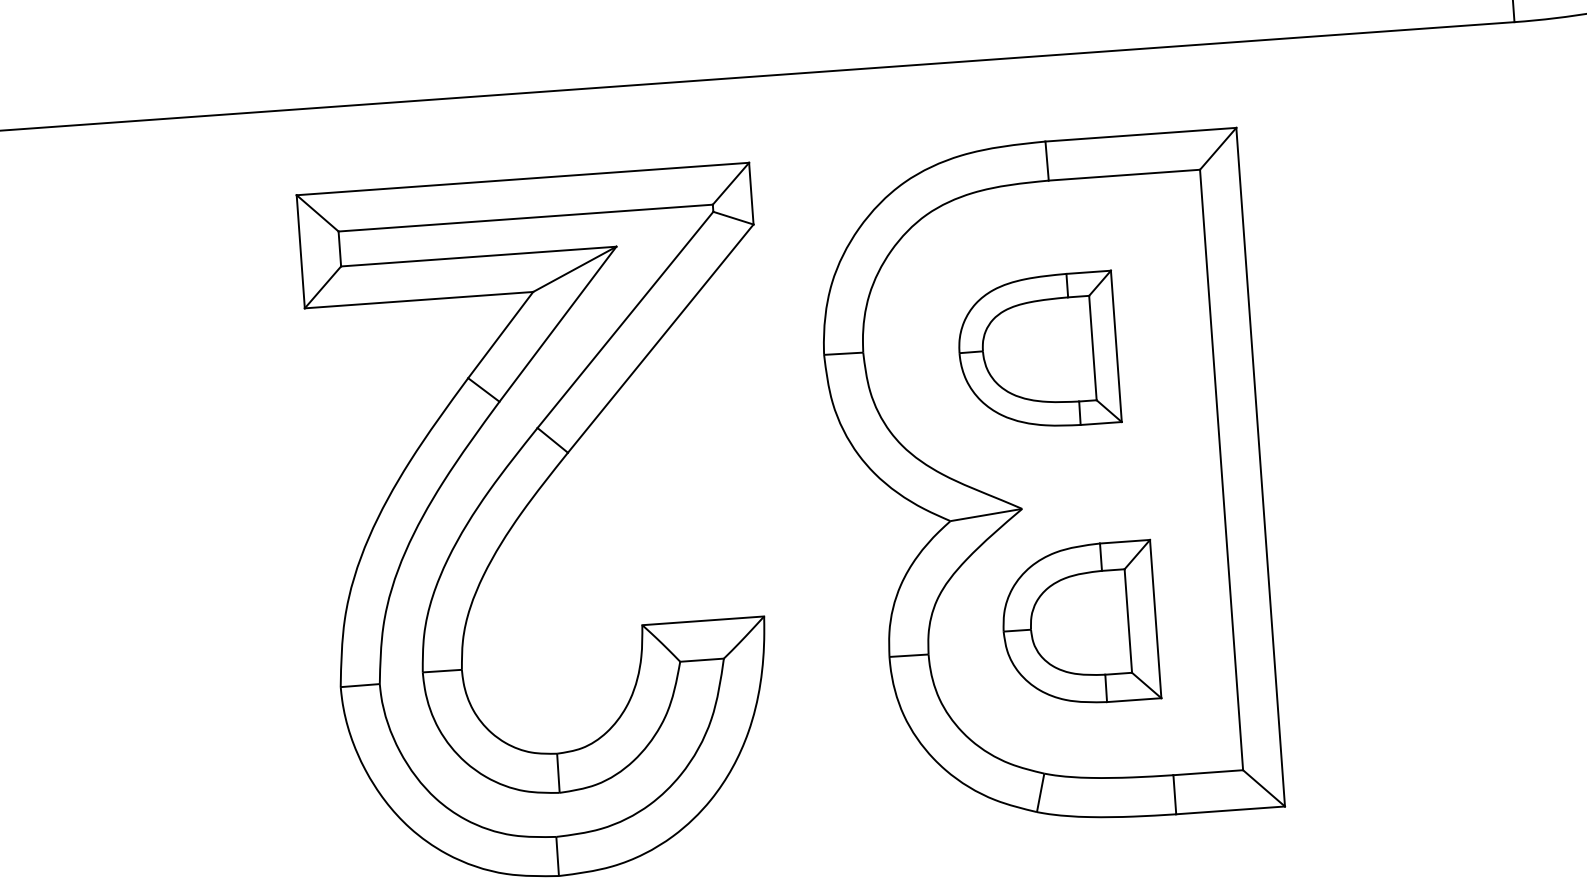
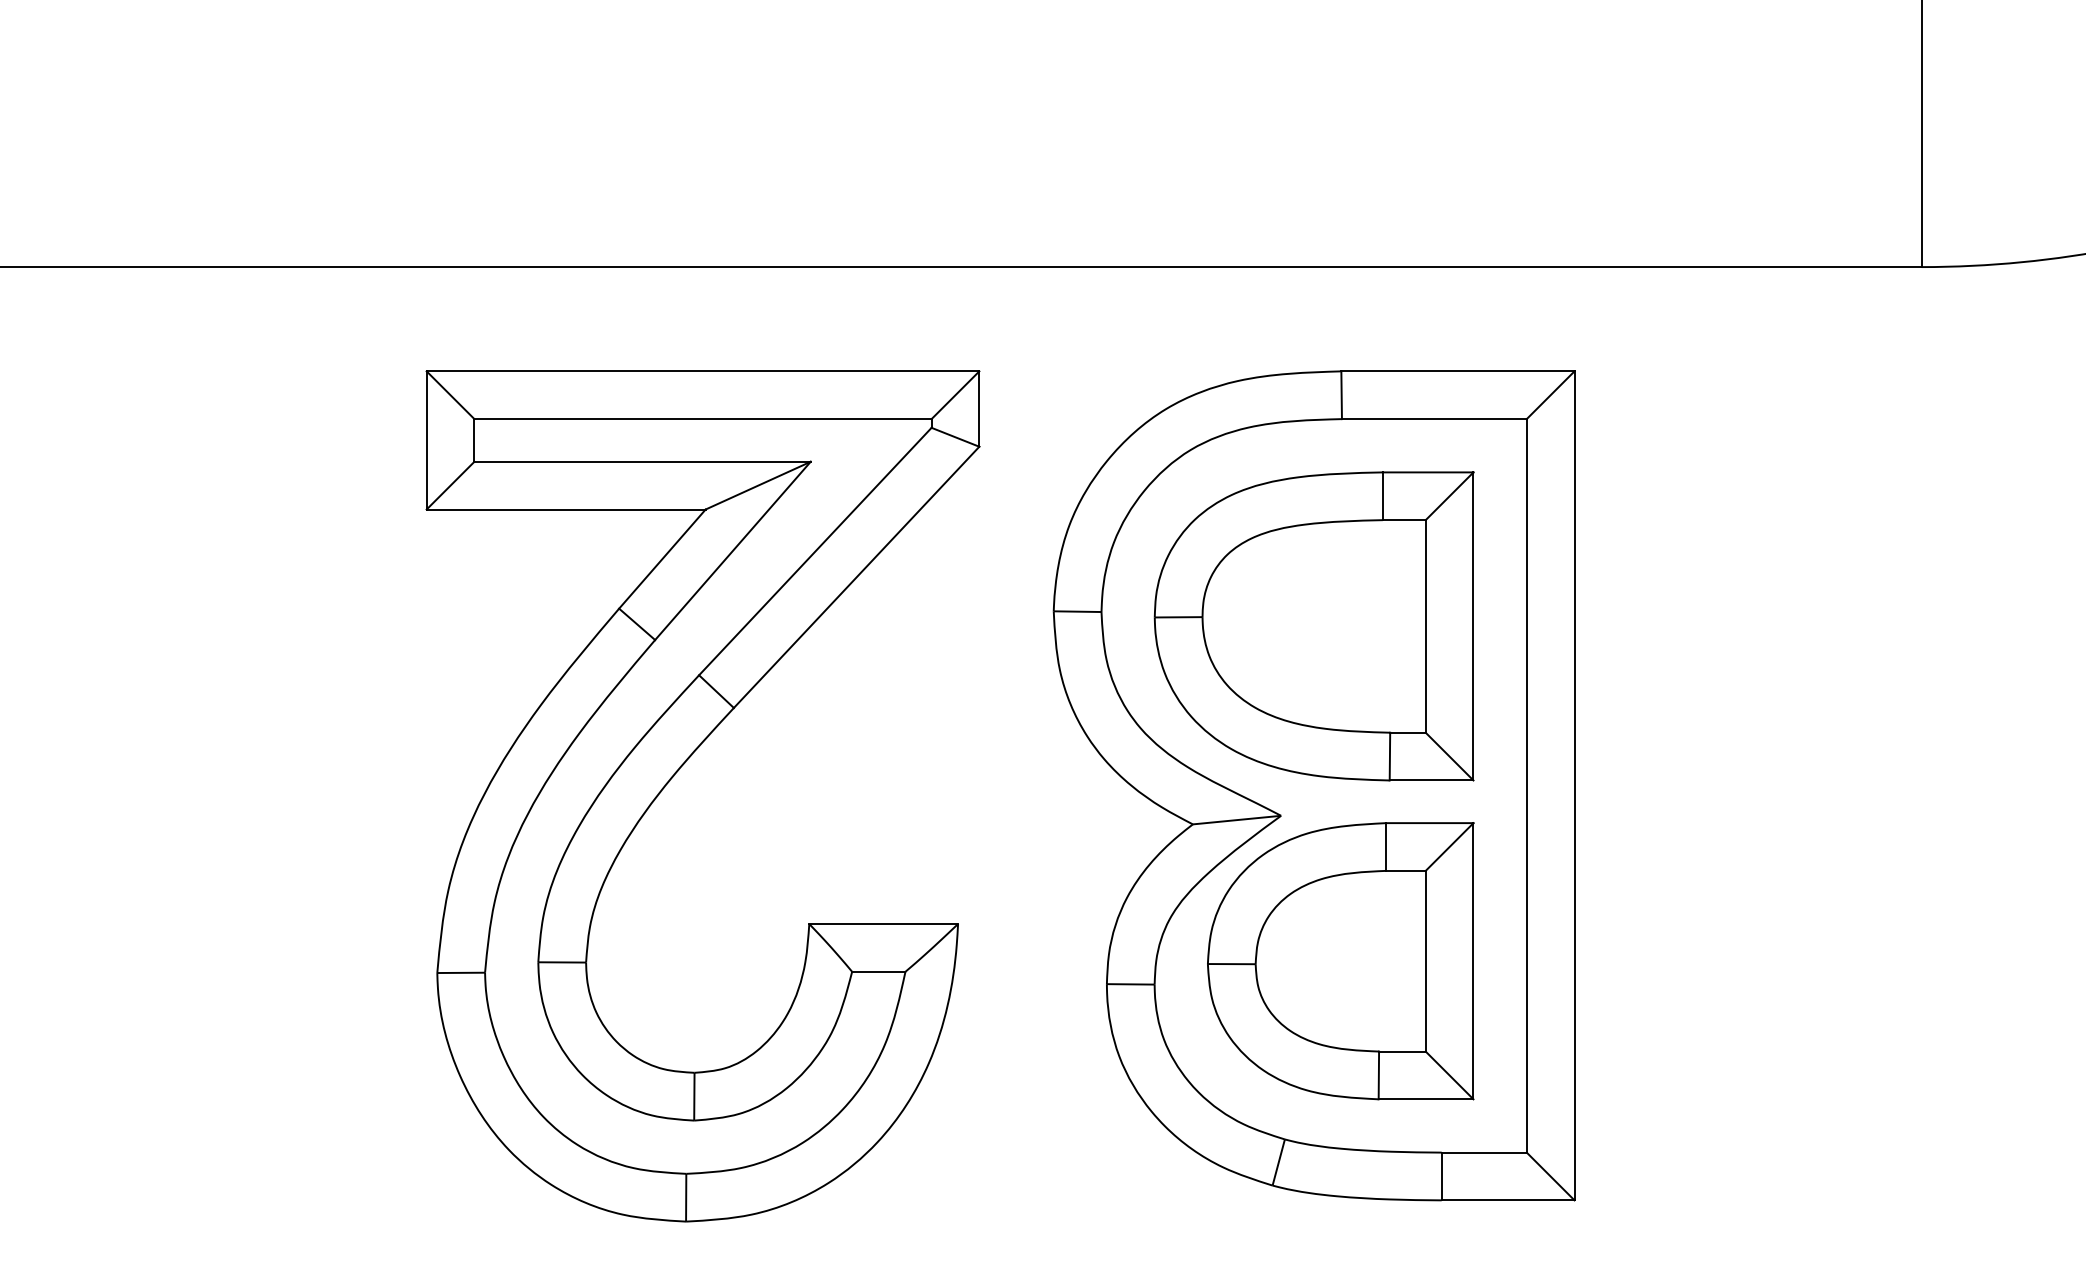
part: (1037, 352) -> (1313, 626), size x1.67
part: (1079, 624) -> (1340, 961), size x1.43

